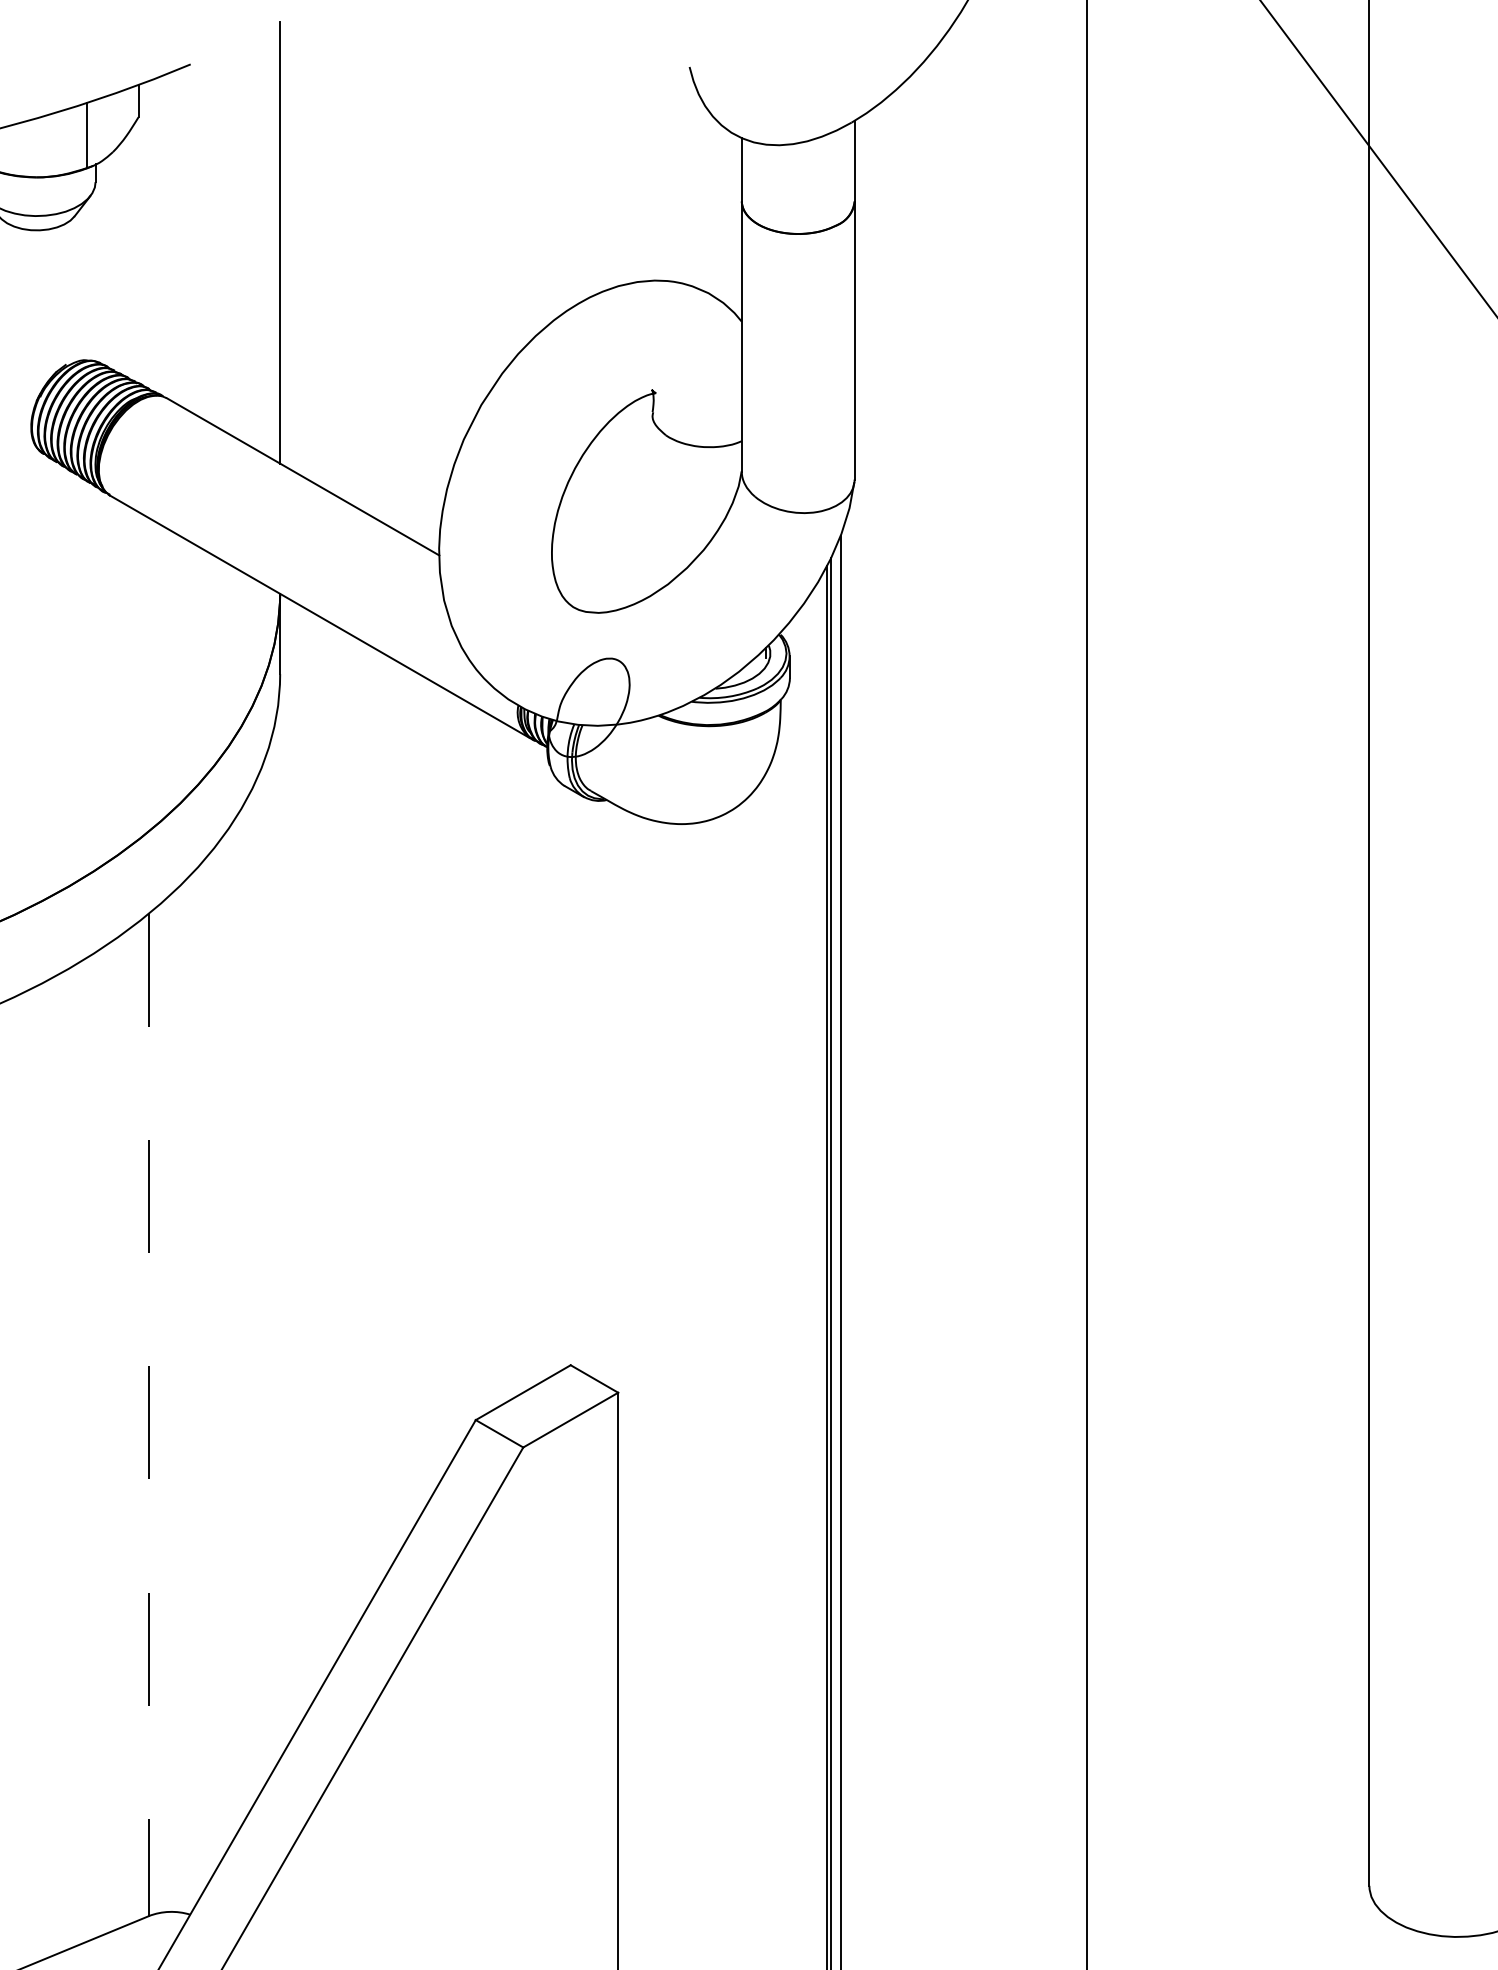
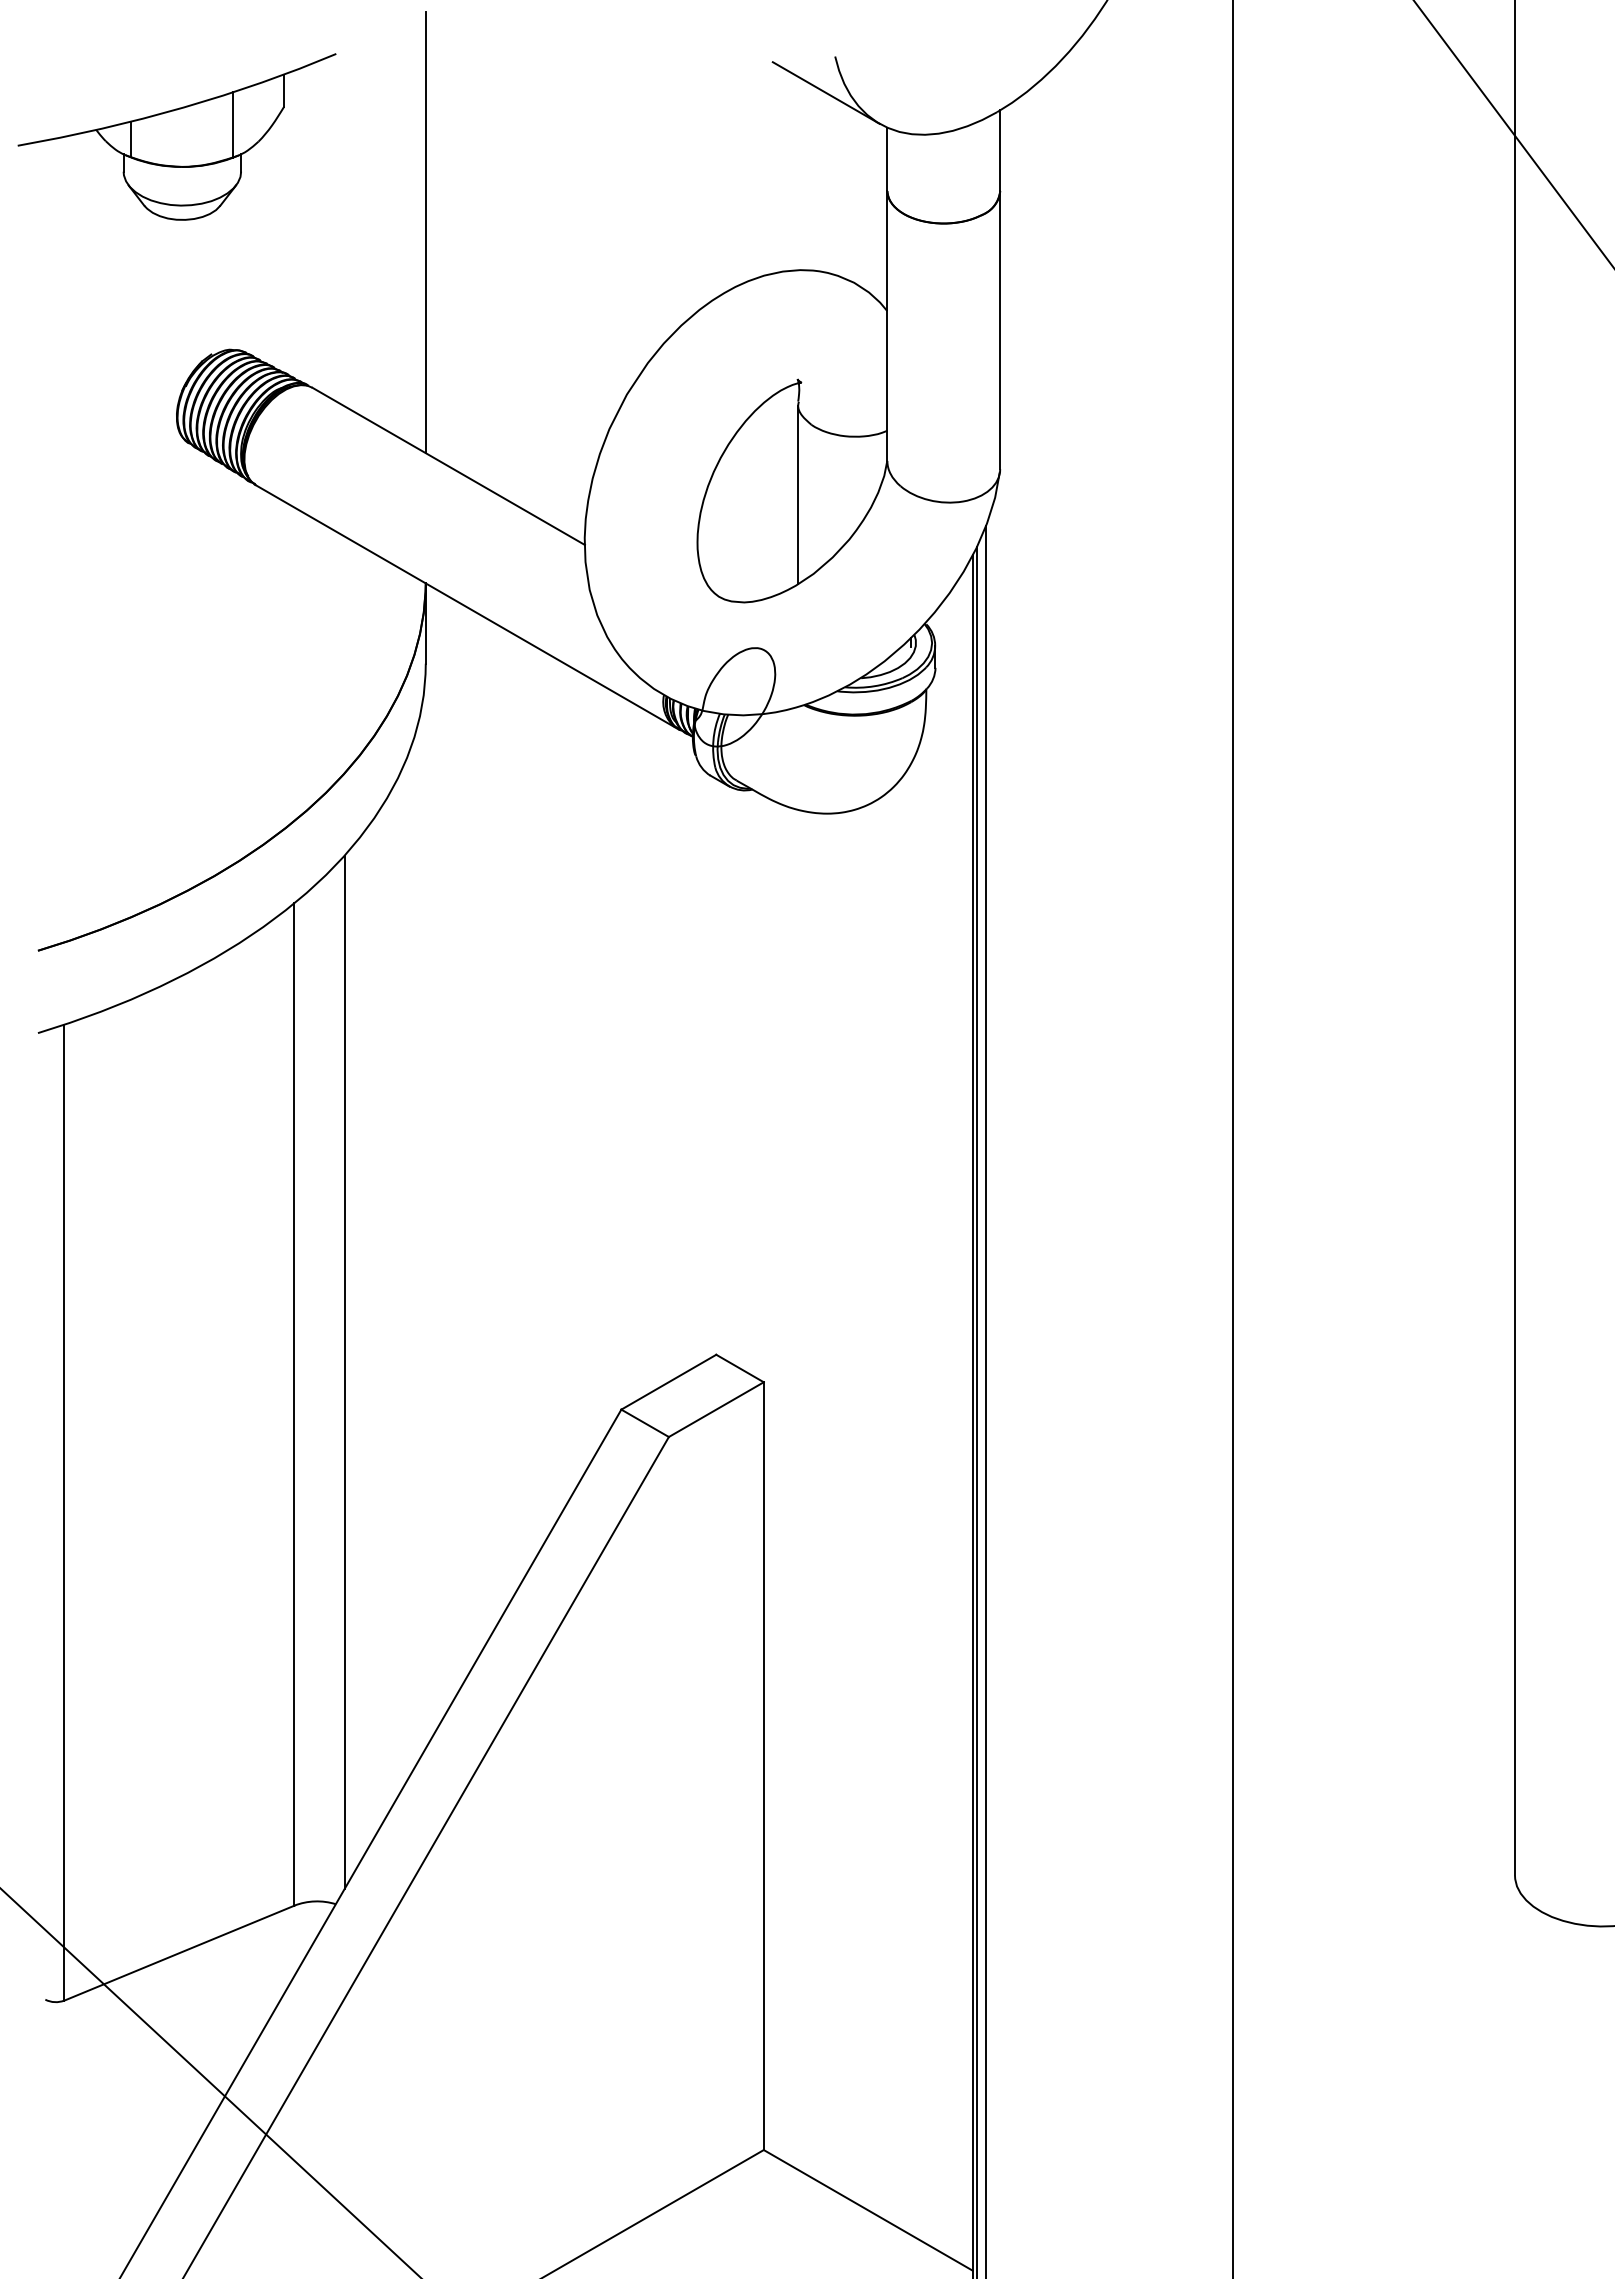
line: (679, 102) -> (825, 92), added
line: (652, 504) -> (798, 494), added
line: (198, 1381) -> (344, 1371), added
line: (148, 1414) -> (294, 1404), dashed -> solid

